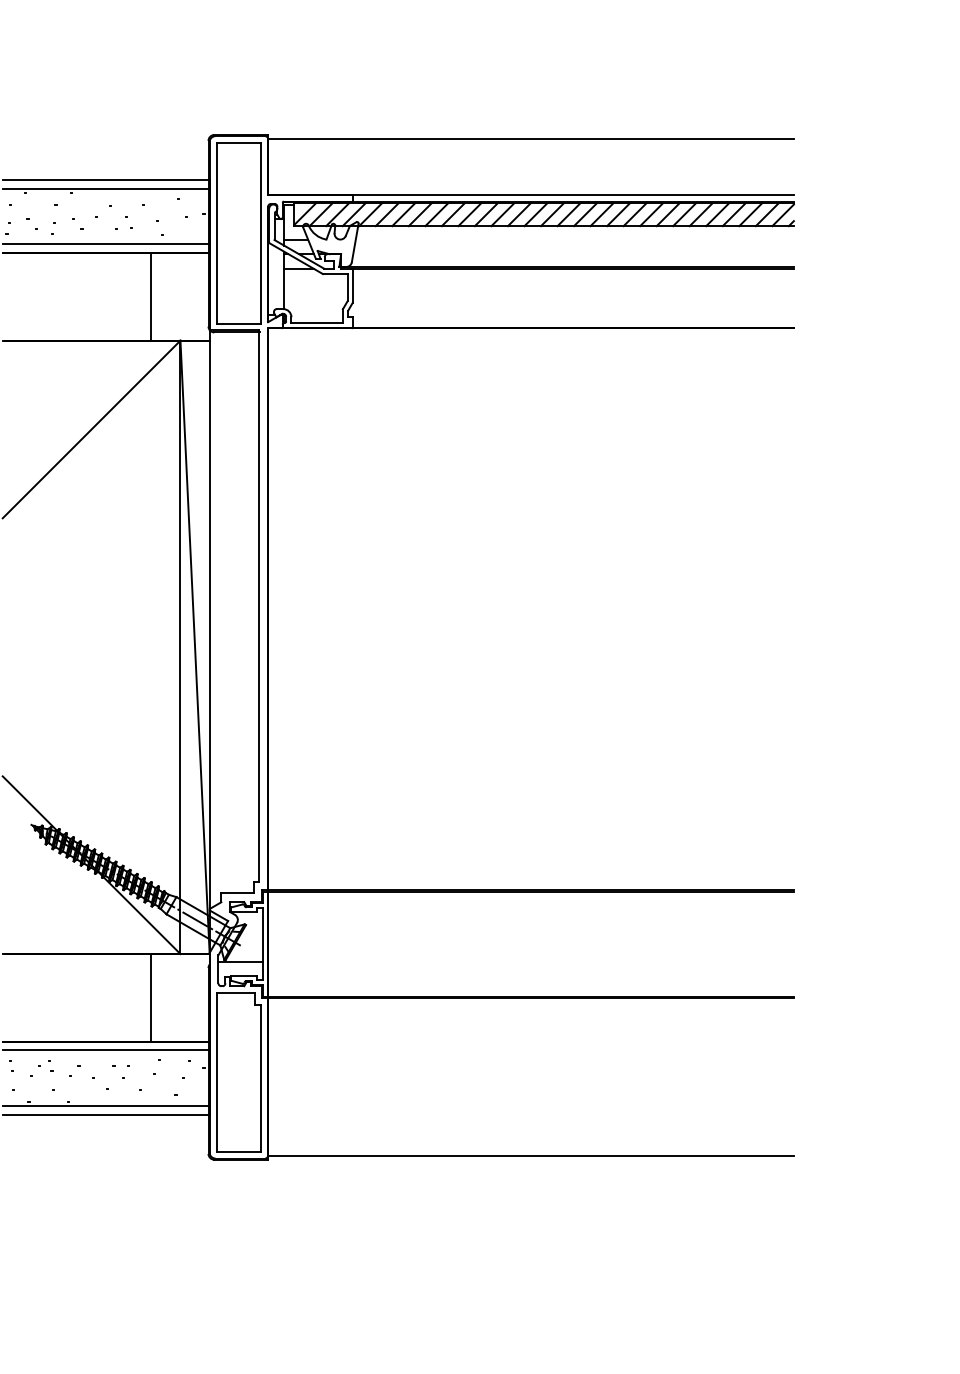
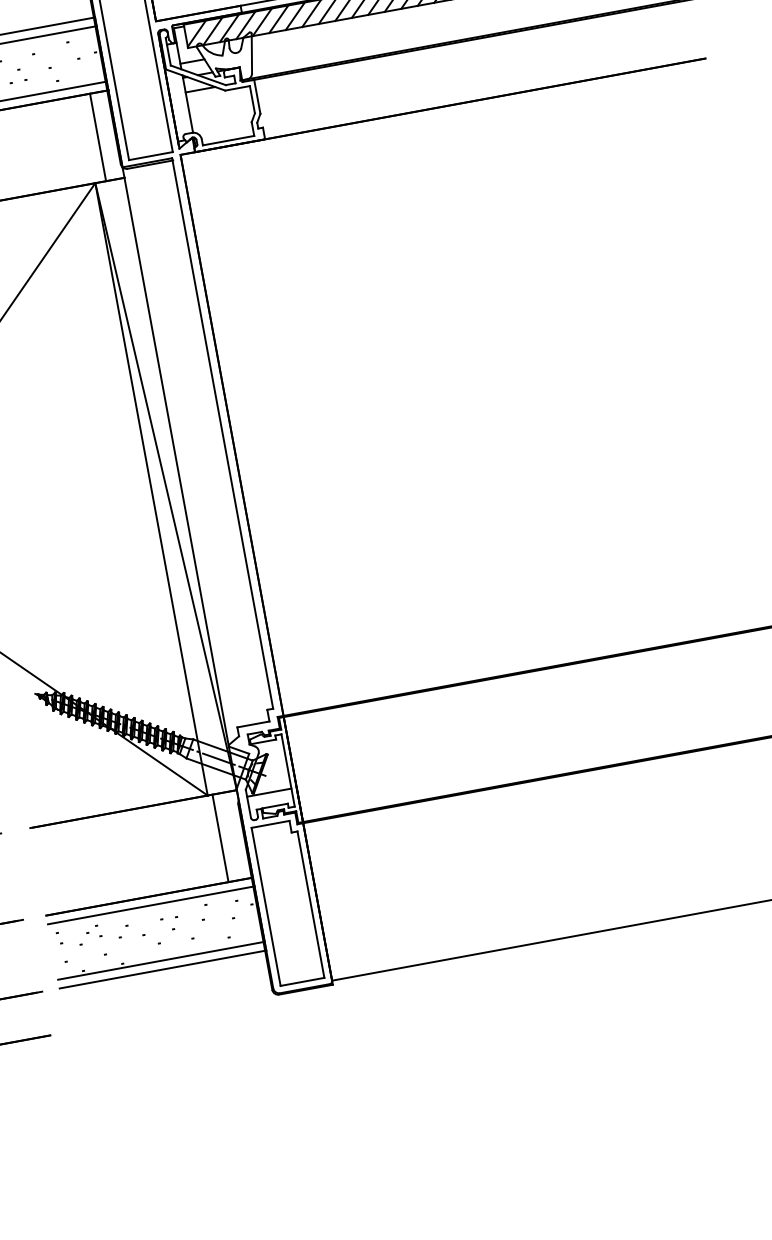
line: (151, 296) -> (98, 137), moved
line: (151, 997) -> (220, 837), moved

